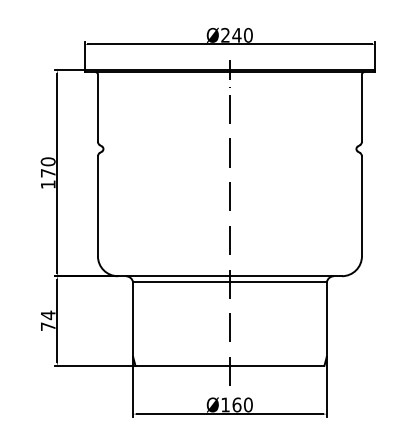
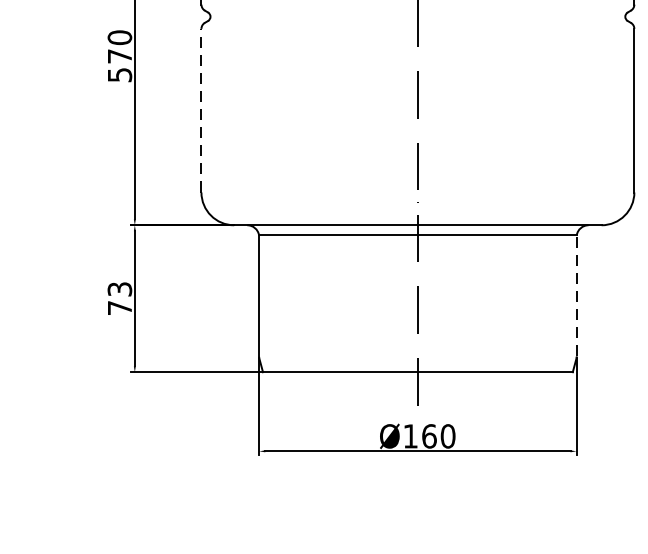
text: (48, 184) -> (120, 74), 170 -> 570
line: (97, 206) -> (200, 110), solid -> dashed
text: (47, 315) -> (118, 289), 74 -> 73
line: (326, 319) -> (576, 296), solid -> dashed

